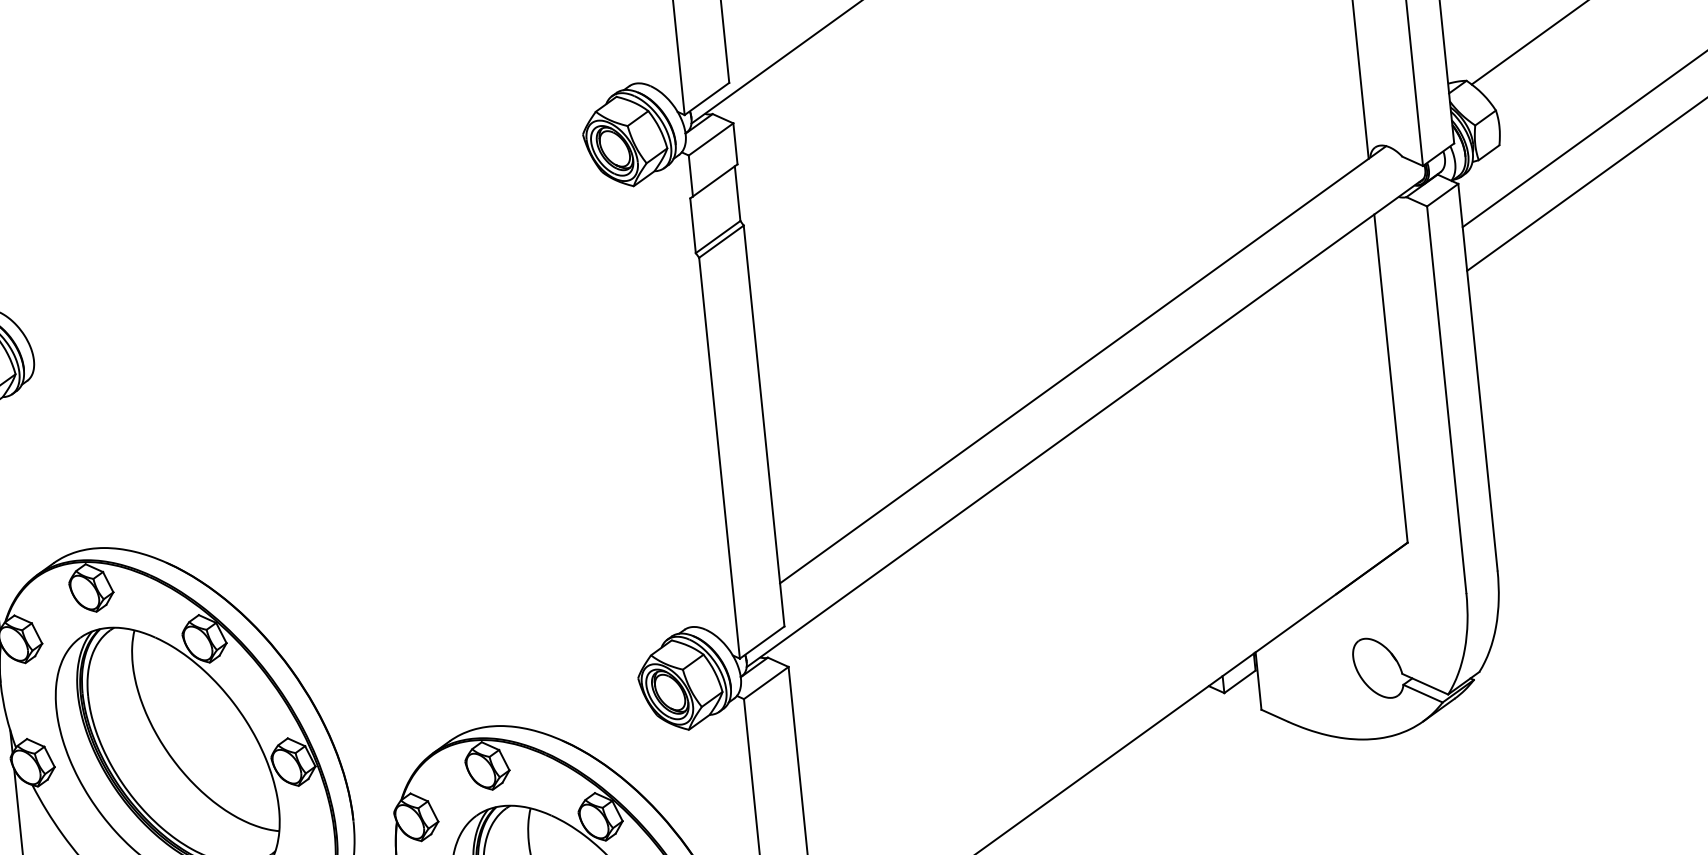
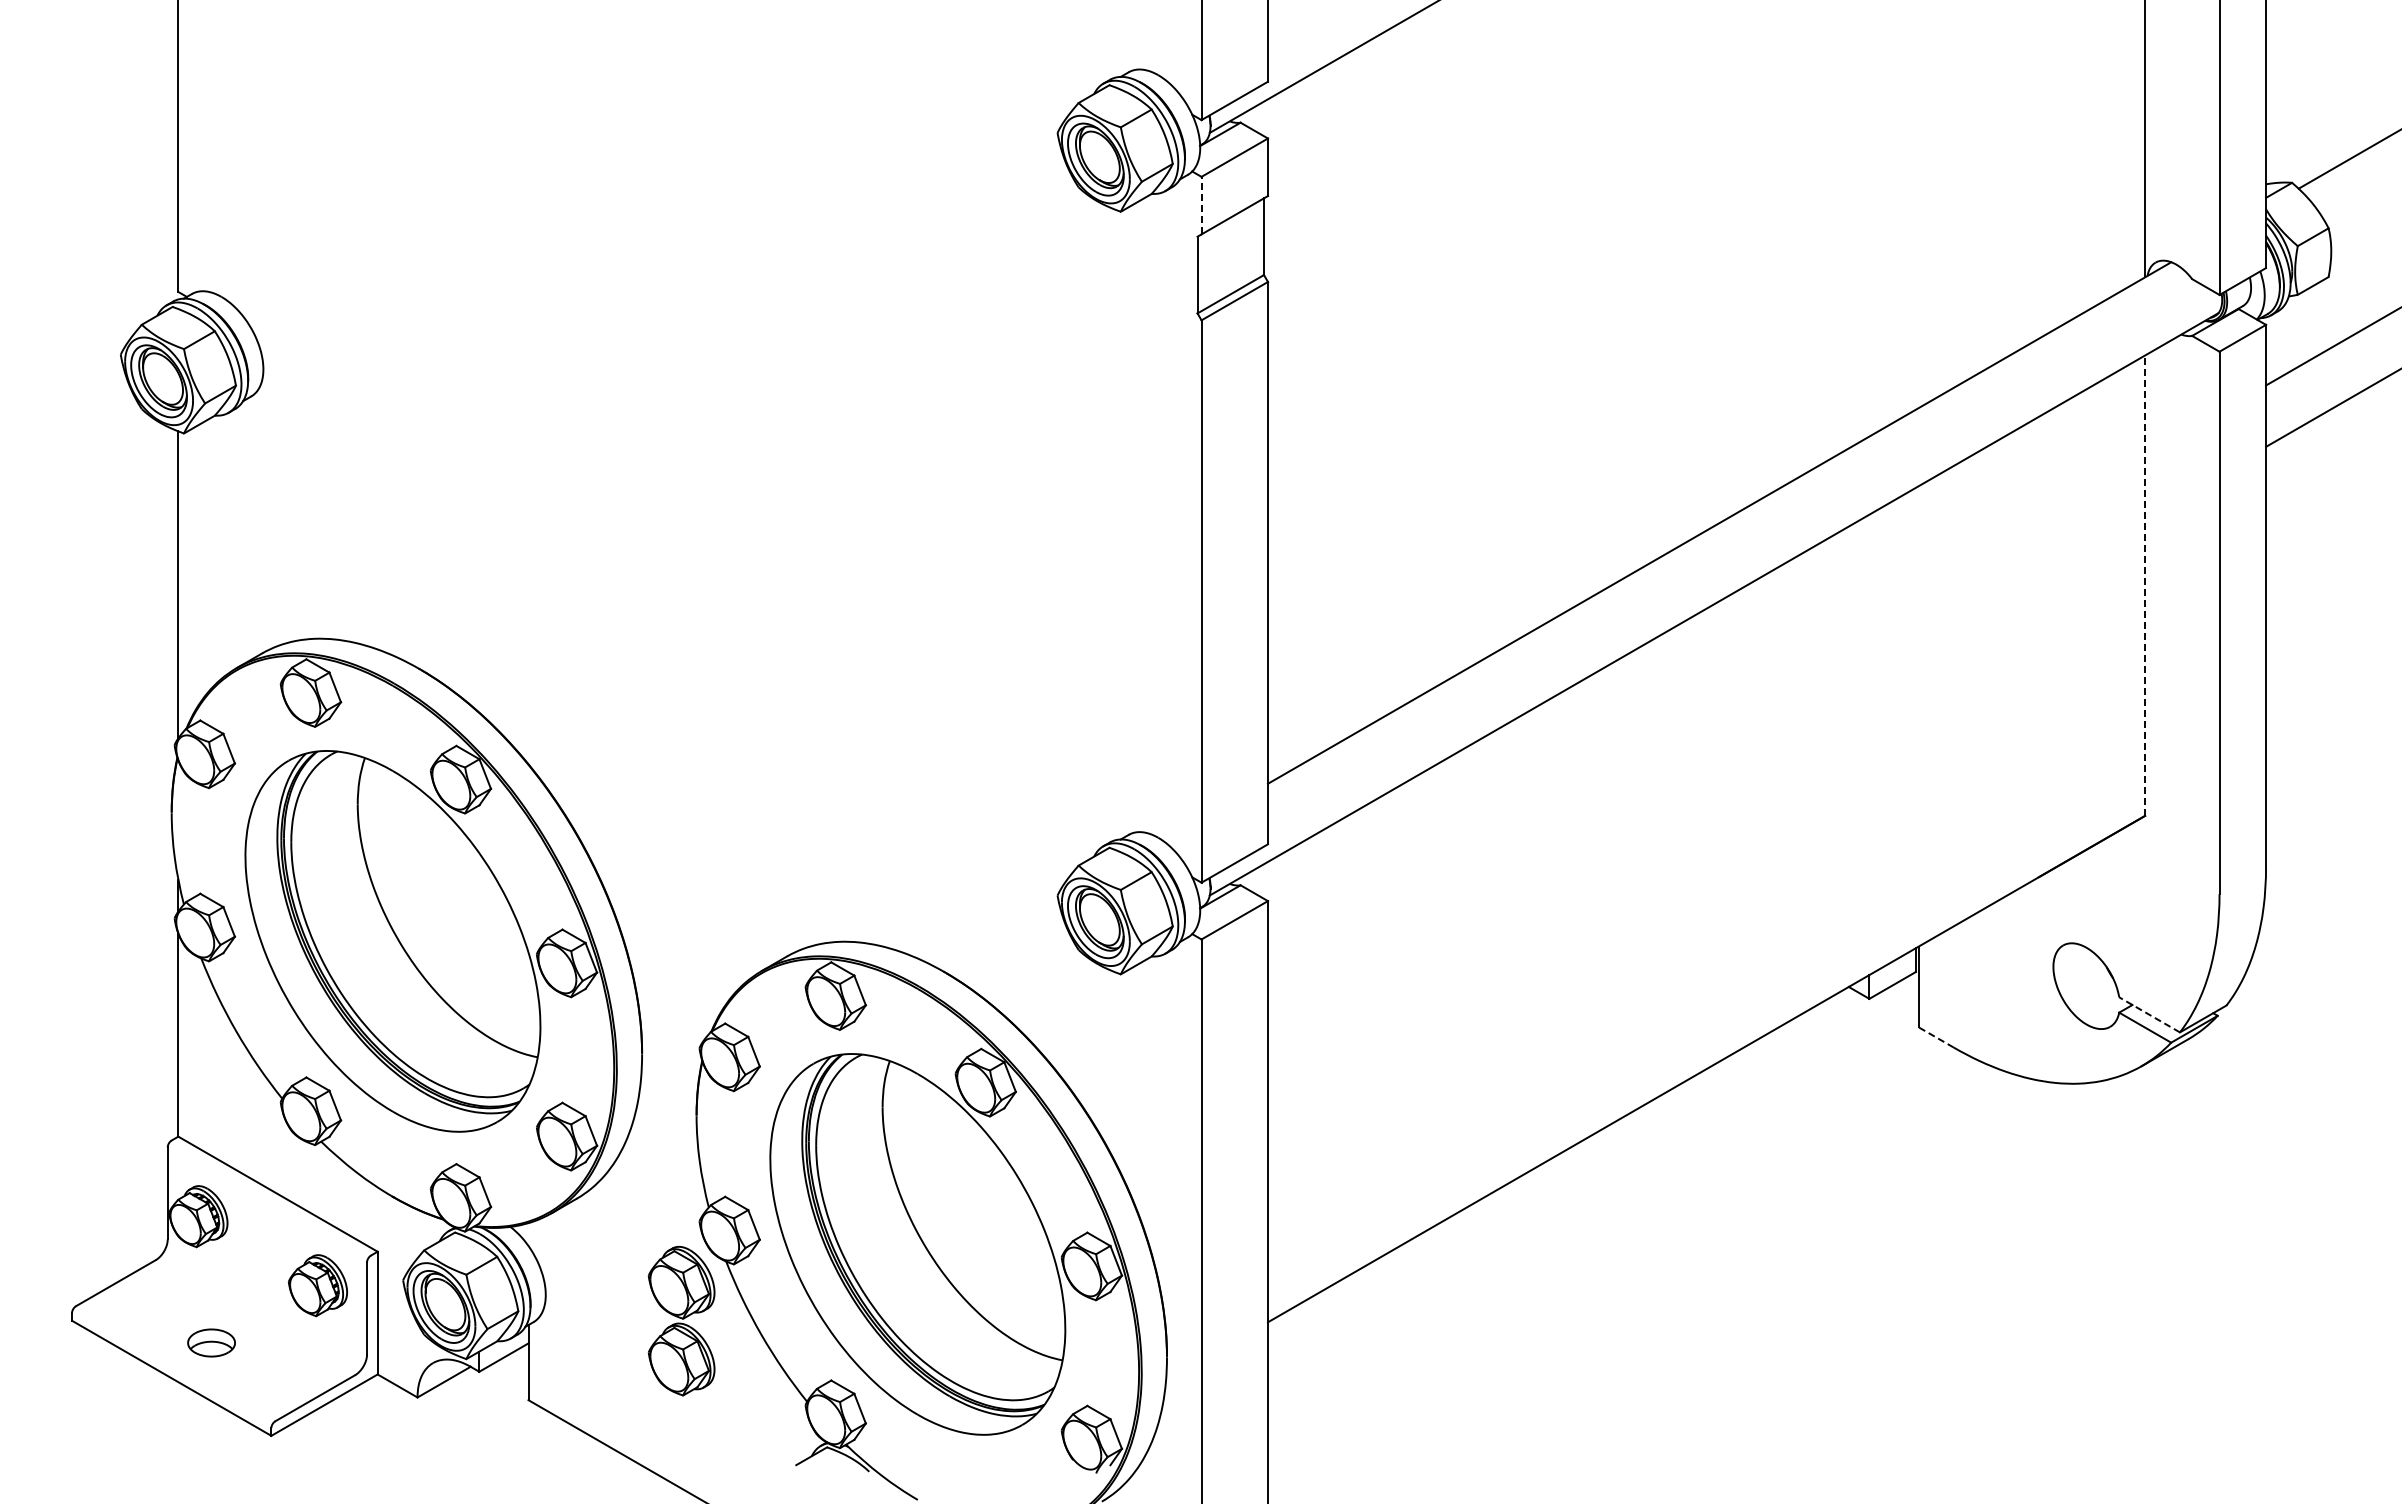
line: (690, 175) -> (1201, 205), solid -> dashed
line: (1391, 378) -> (2145, 585), solid -> dashed
line: (1425, 683) -> (2149, 1014), solid -> dashed
line: (1274, 715) -> (1935, 1037), solid -> dashed

